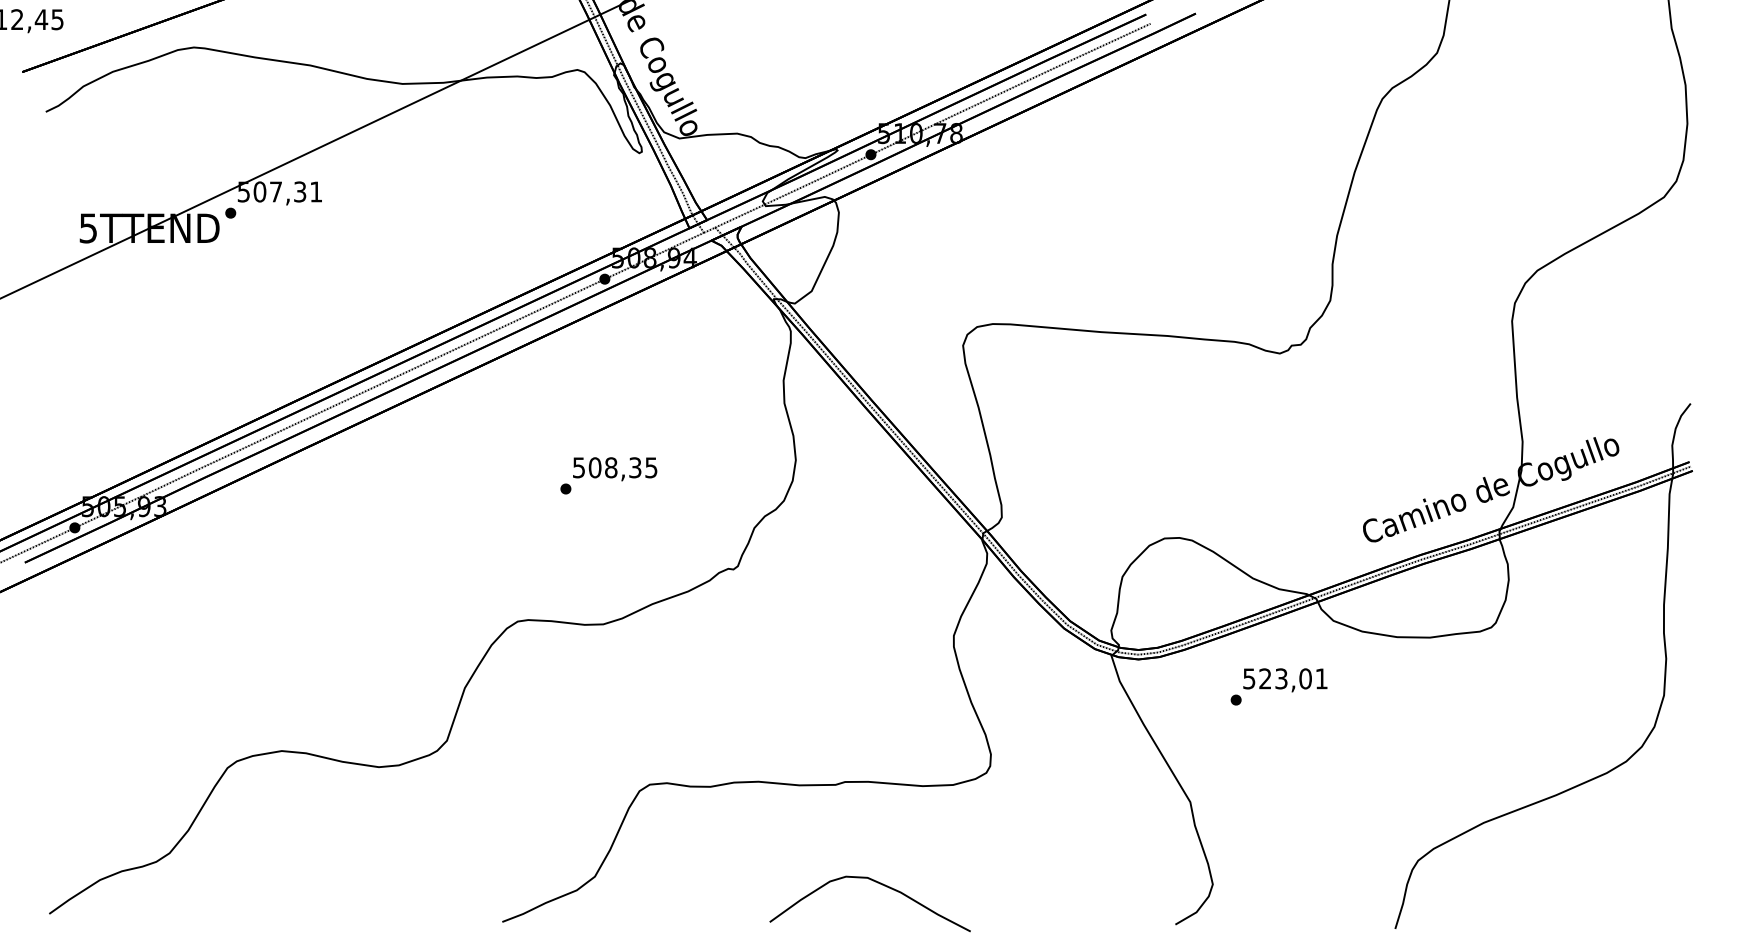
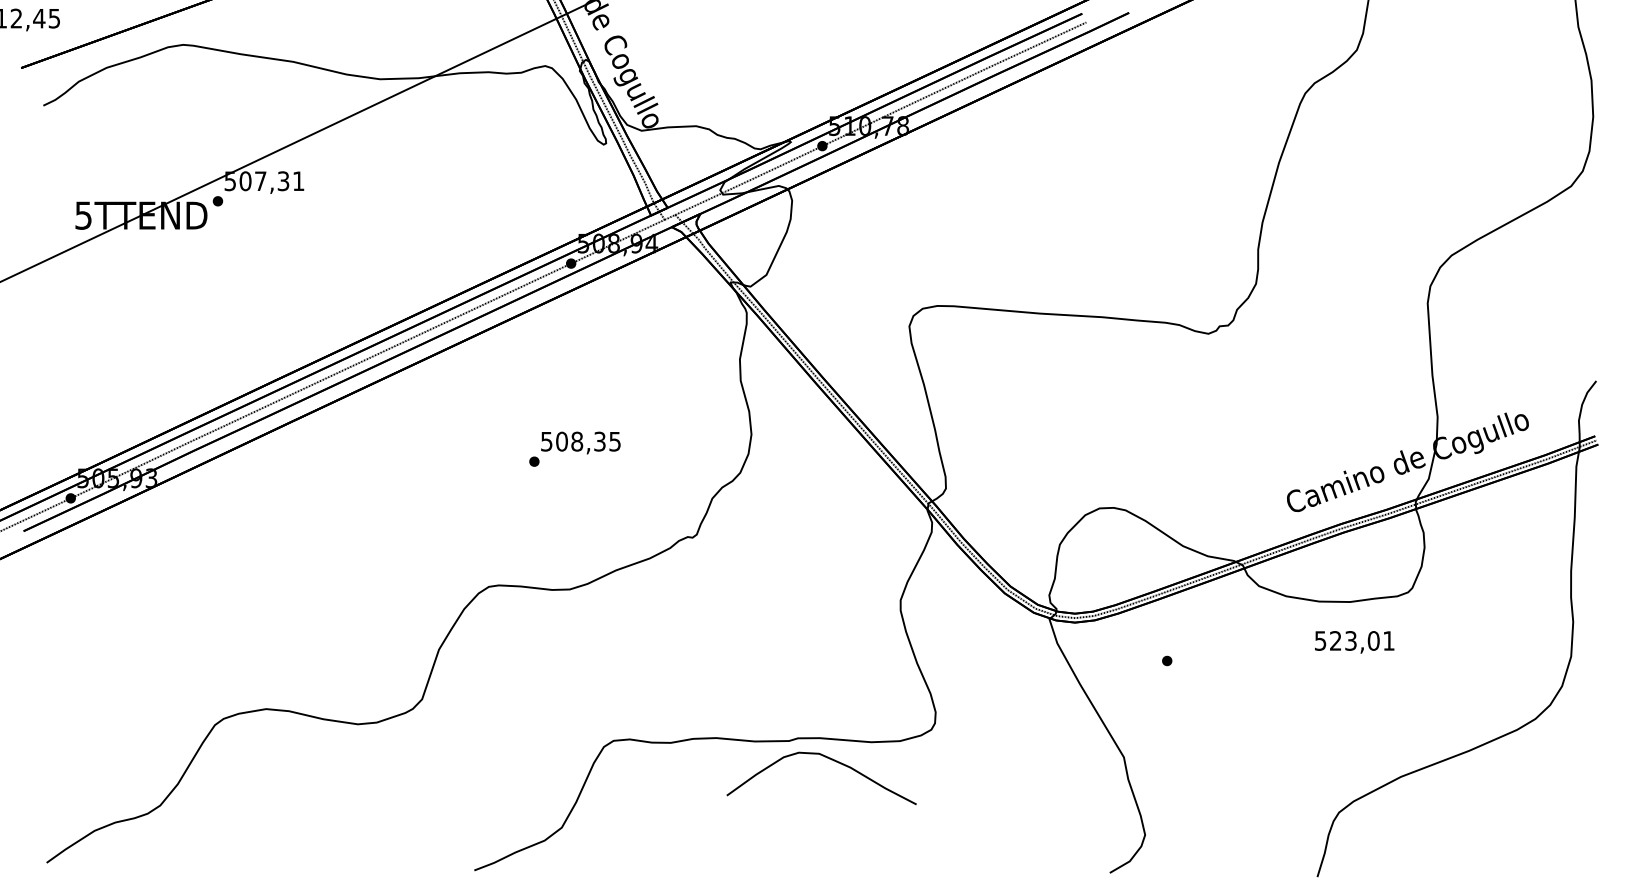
text: (1285, 680) -> (1354, 642), moved
curve: (878, 883) -> (829, 759), moved

